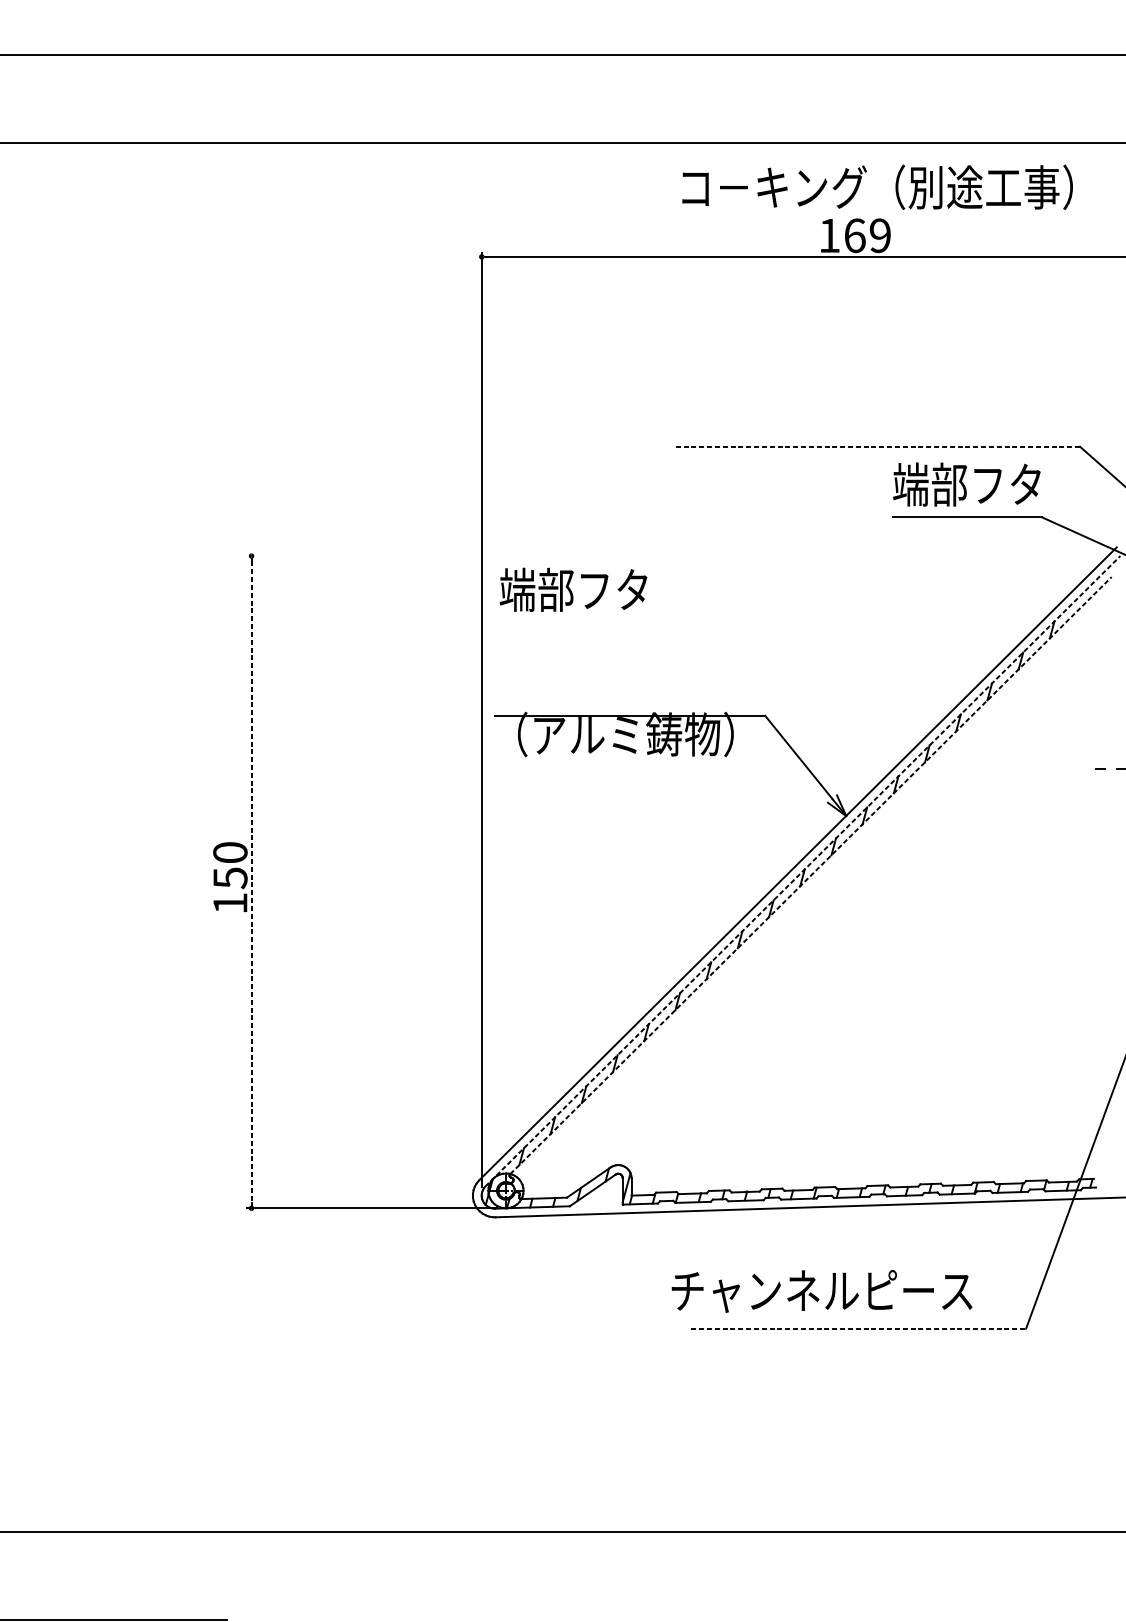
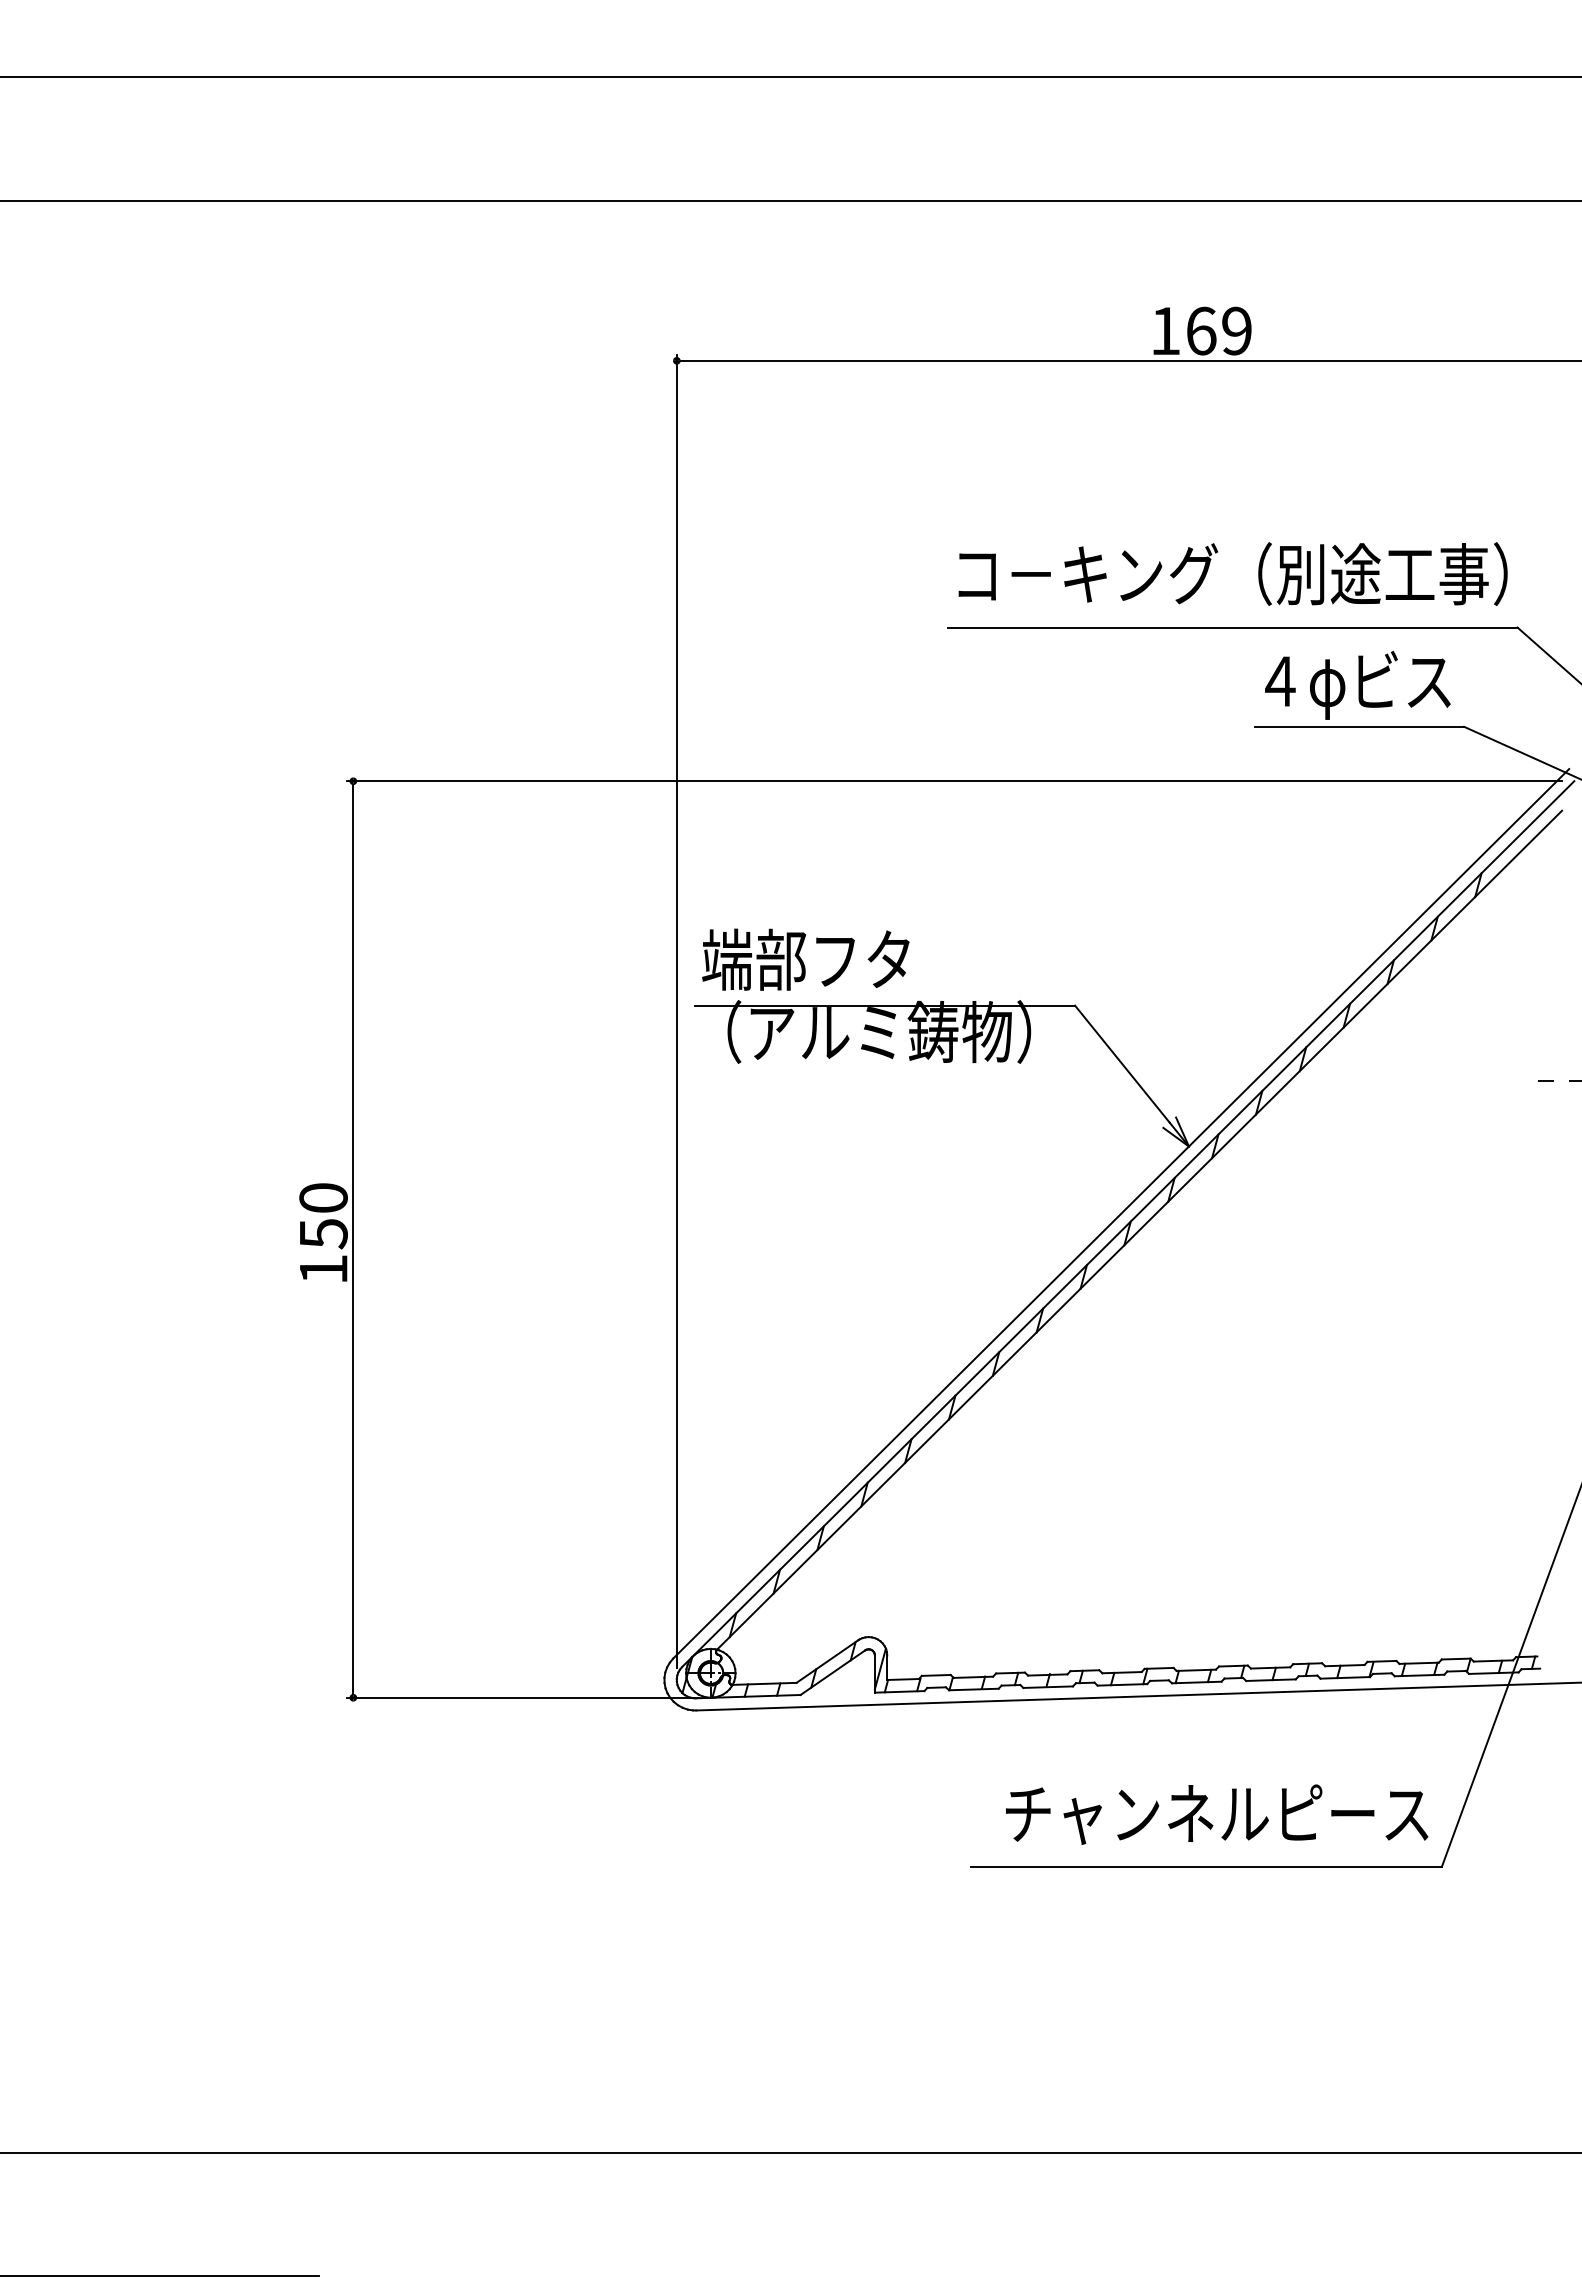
text: (877, 186) -> (1232, 573), moved
line: (877, 446) -> (1232, 627), dashed -> solid
text: (966, 487) -> (1358, 684), 端部フタ -> ４φビス
line: (679, 556) -> (954, 781), added
text: (573, 589) -> (805, 959), moved
line: (803, 871) -> (1128, 1224), dashed -> solid
line: (810, 875) -> (1139, 1229), dashed -> solid
line: (251, 882) -> (353, 1239), dashed -> solid
text: (822, 1291) -> (1217, 1814), moved
line: (859, 1328) -> (1207, 1866), dashed -> solid

